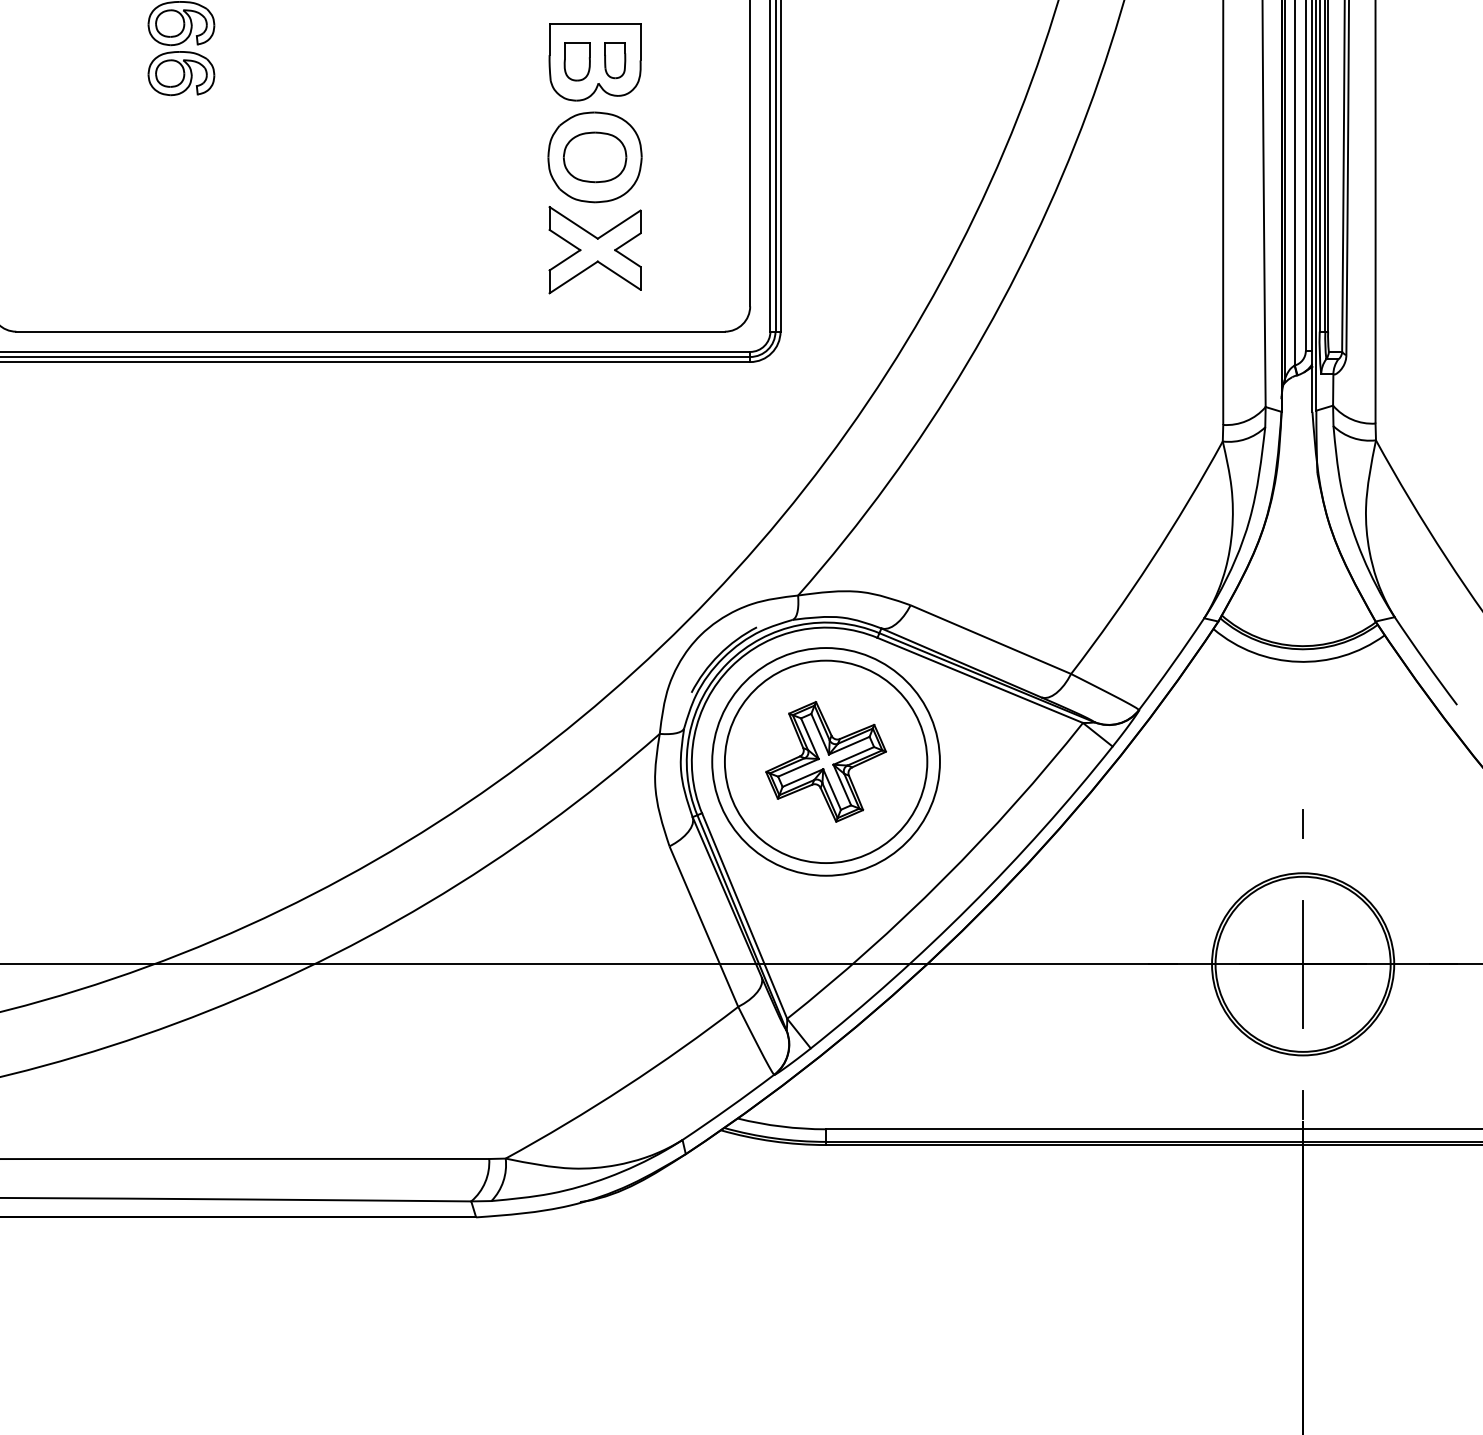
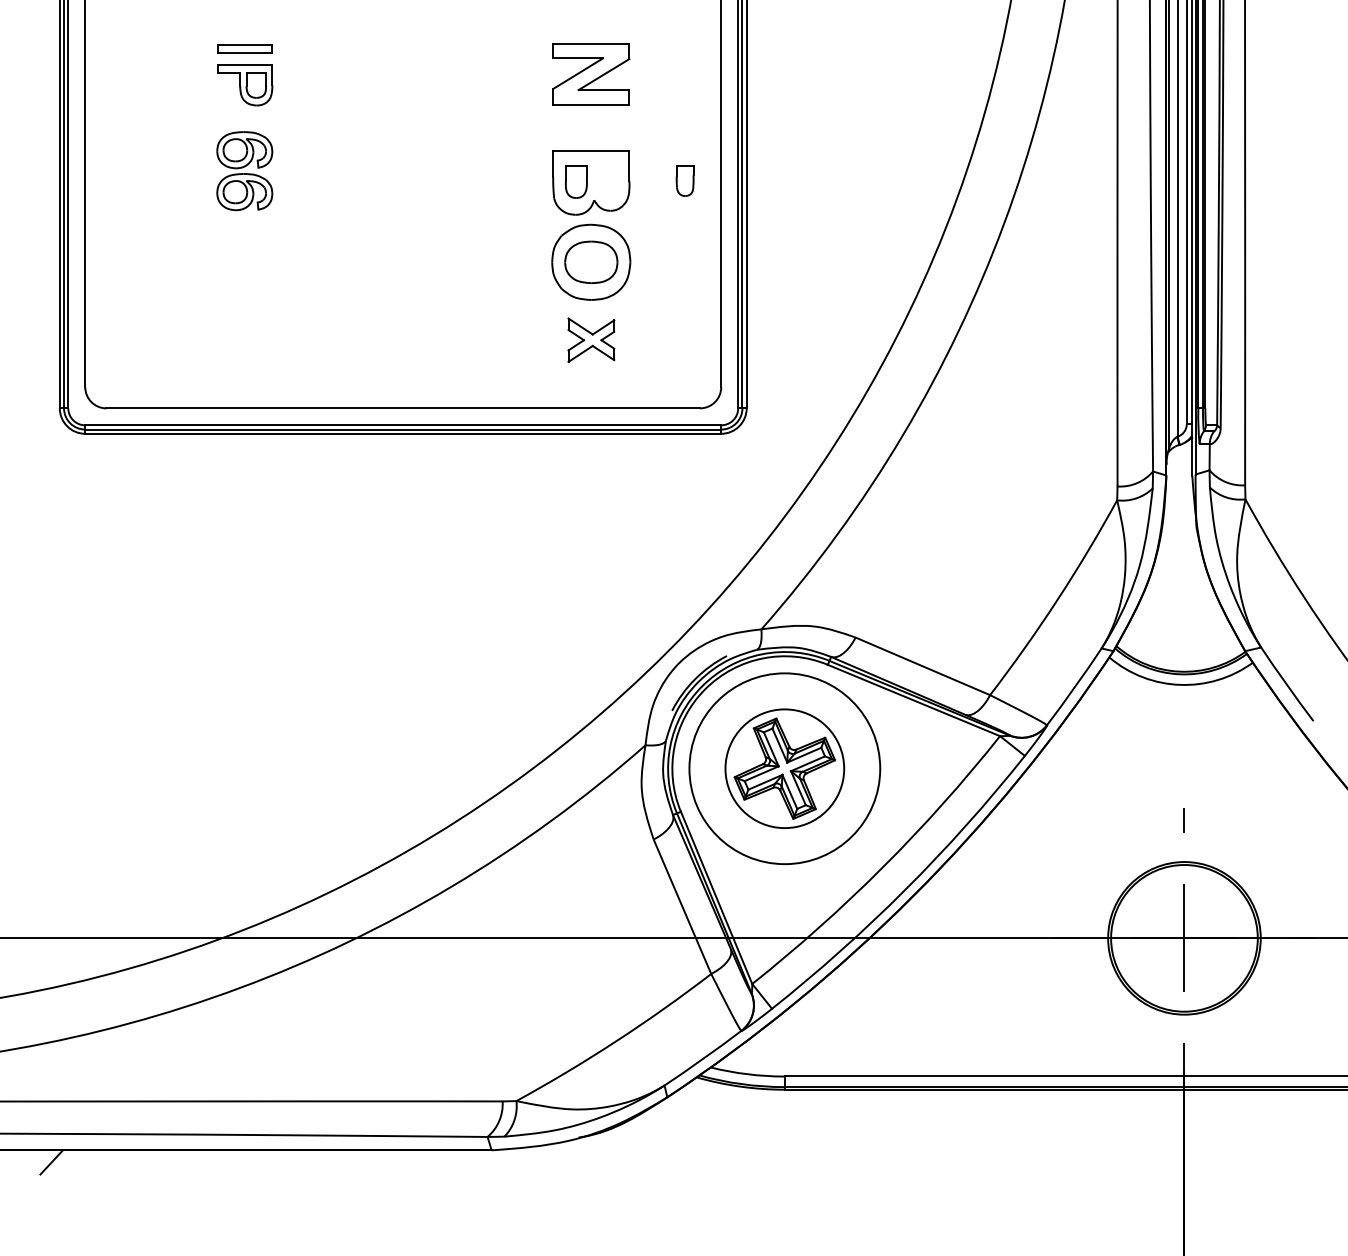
part: (614, 59) -> (684, 180), moved
part: (595, 250) -> (591, 340), size x0.6
circle: (825, 761) -> (784, 768), size x0.7

